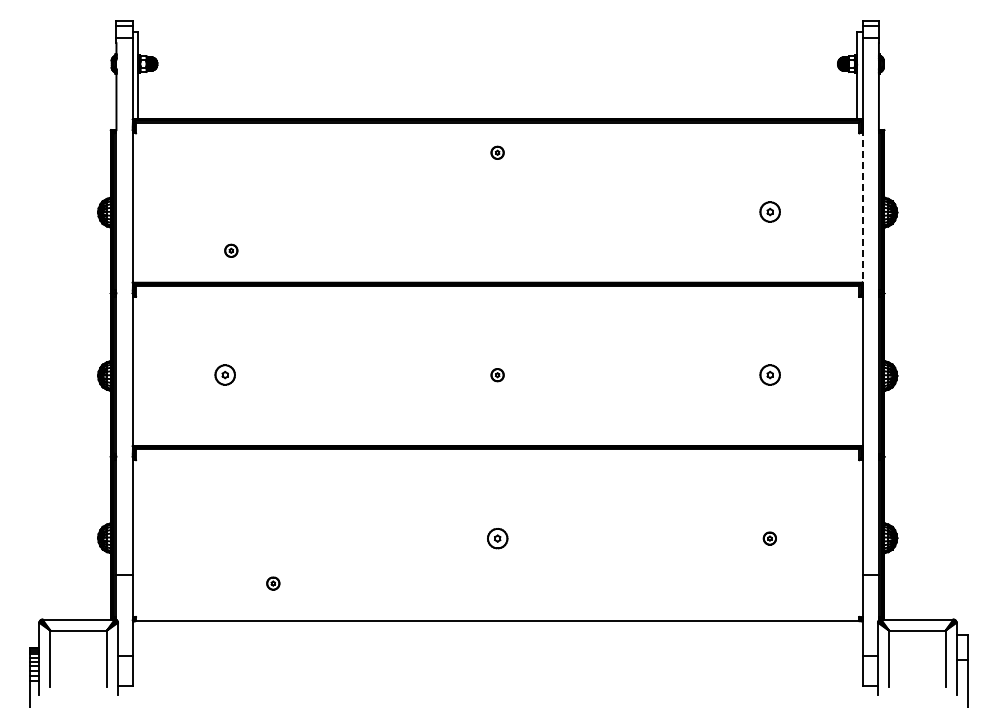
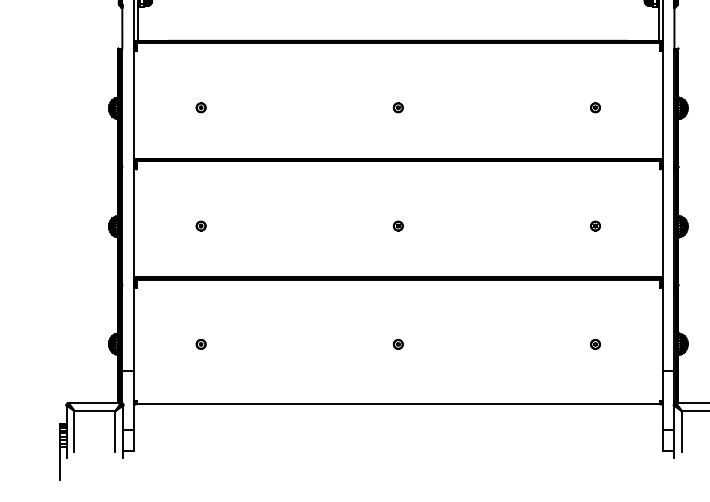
part: (497, 152) -> (398, 107), moved
part: (769, 211) -> (595, 107), size x0.62
line: (862, 211) -> (662, 107), dashed -> solid
part: (231, 250) -> (201, 107), moved
part: (225, 375) -> (201, 226), size x0.62
part: (769, 375) -> (595, 226), size x0.62
part: (497, 538) -> (398, 344), size x0.62
part: (273, 583) -> (201, 344), moved

